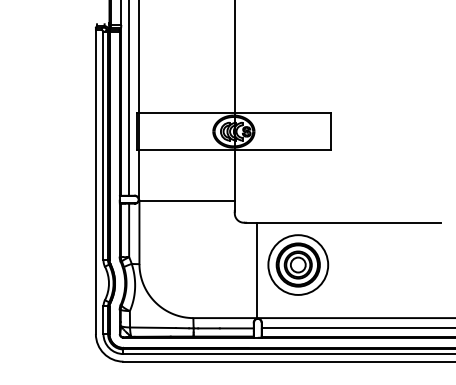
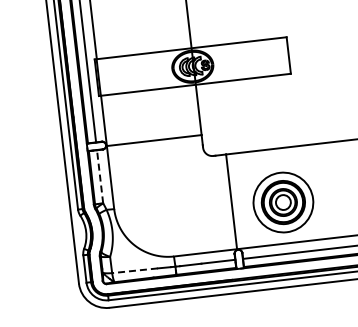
line: (129, 230) -> (100, 176), solid -> dashed
part: (298, 264) -> (283, 201), moved
line: (153, 327) -> (135, 270), solid -> dashed

